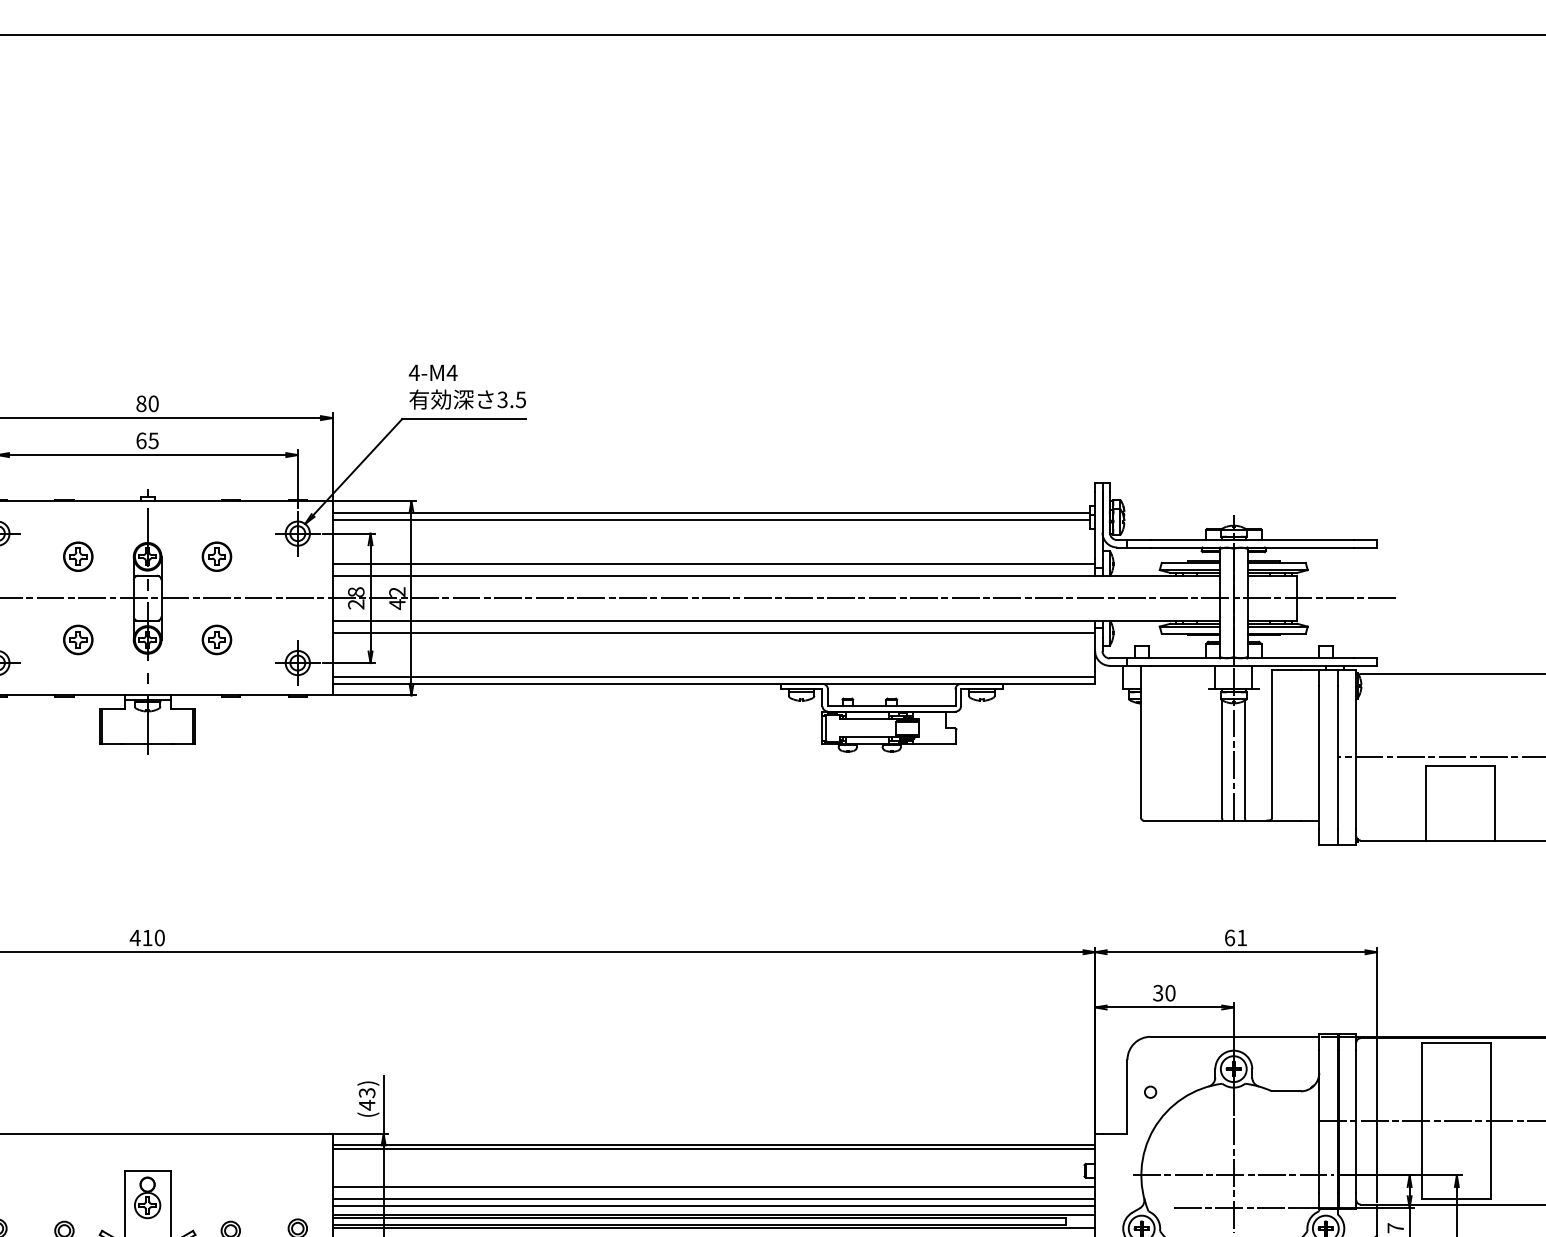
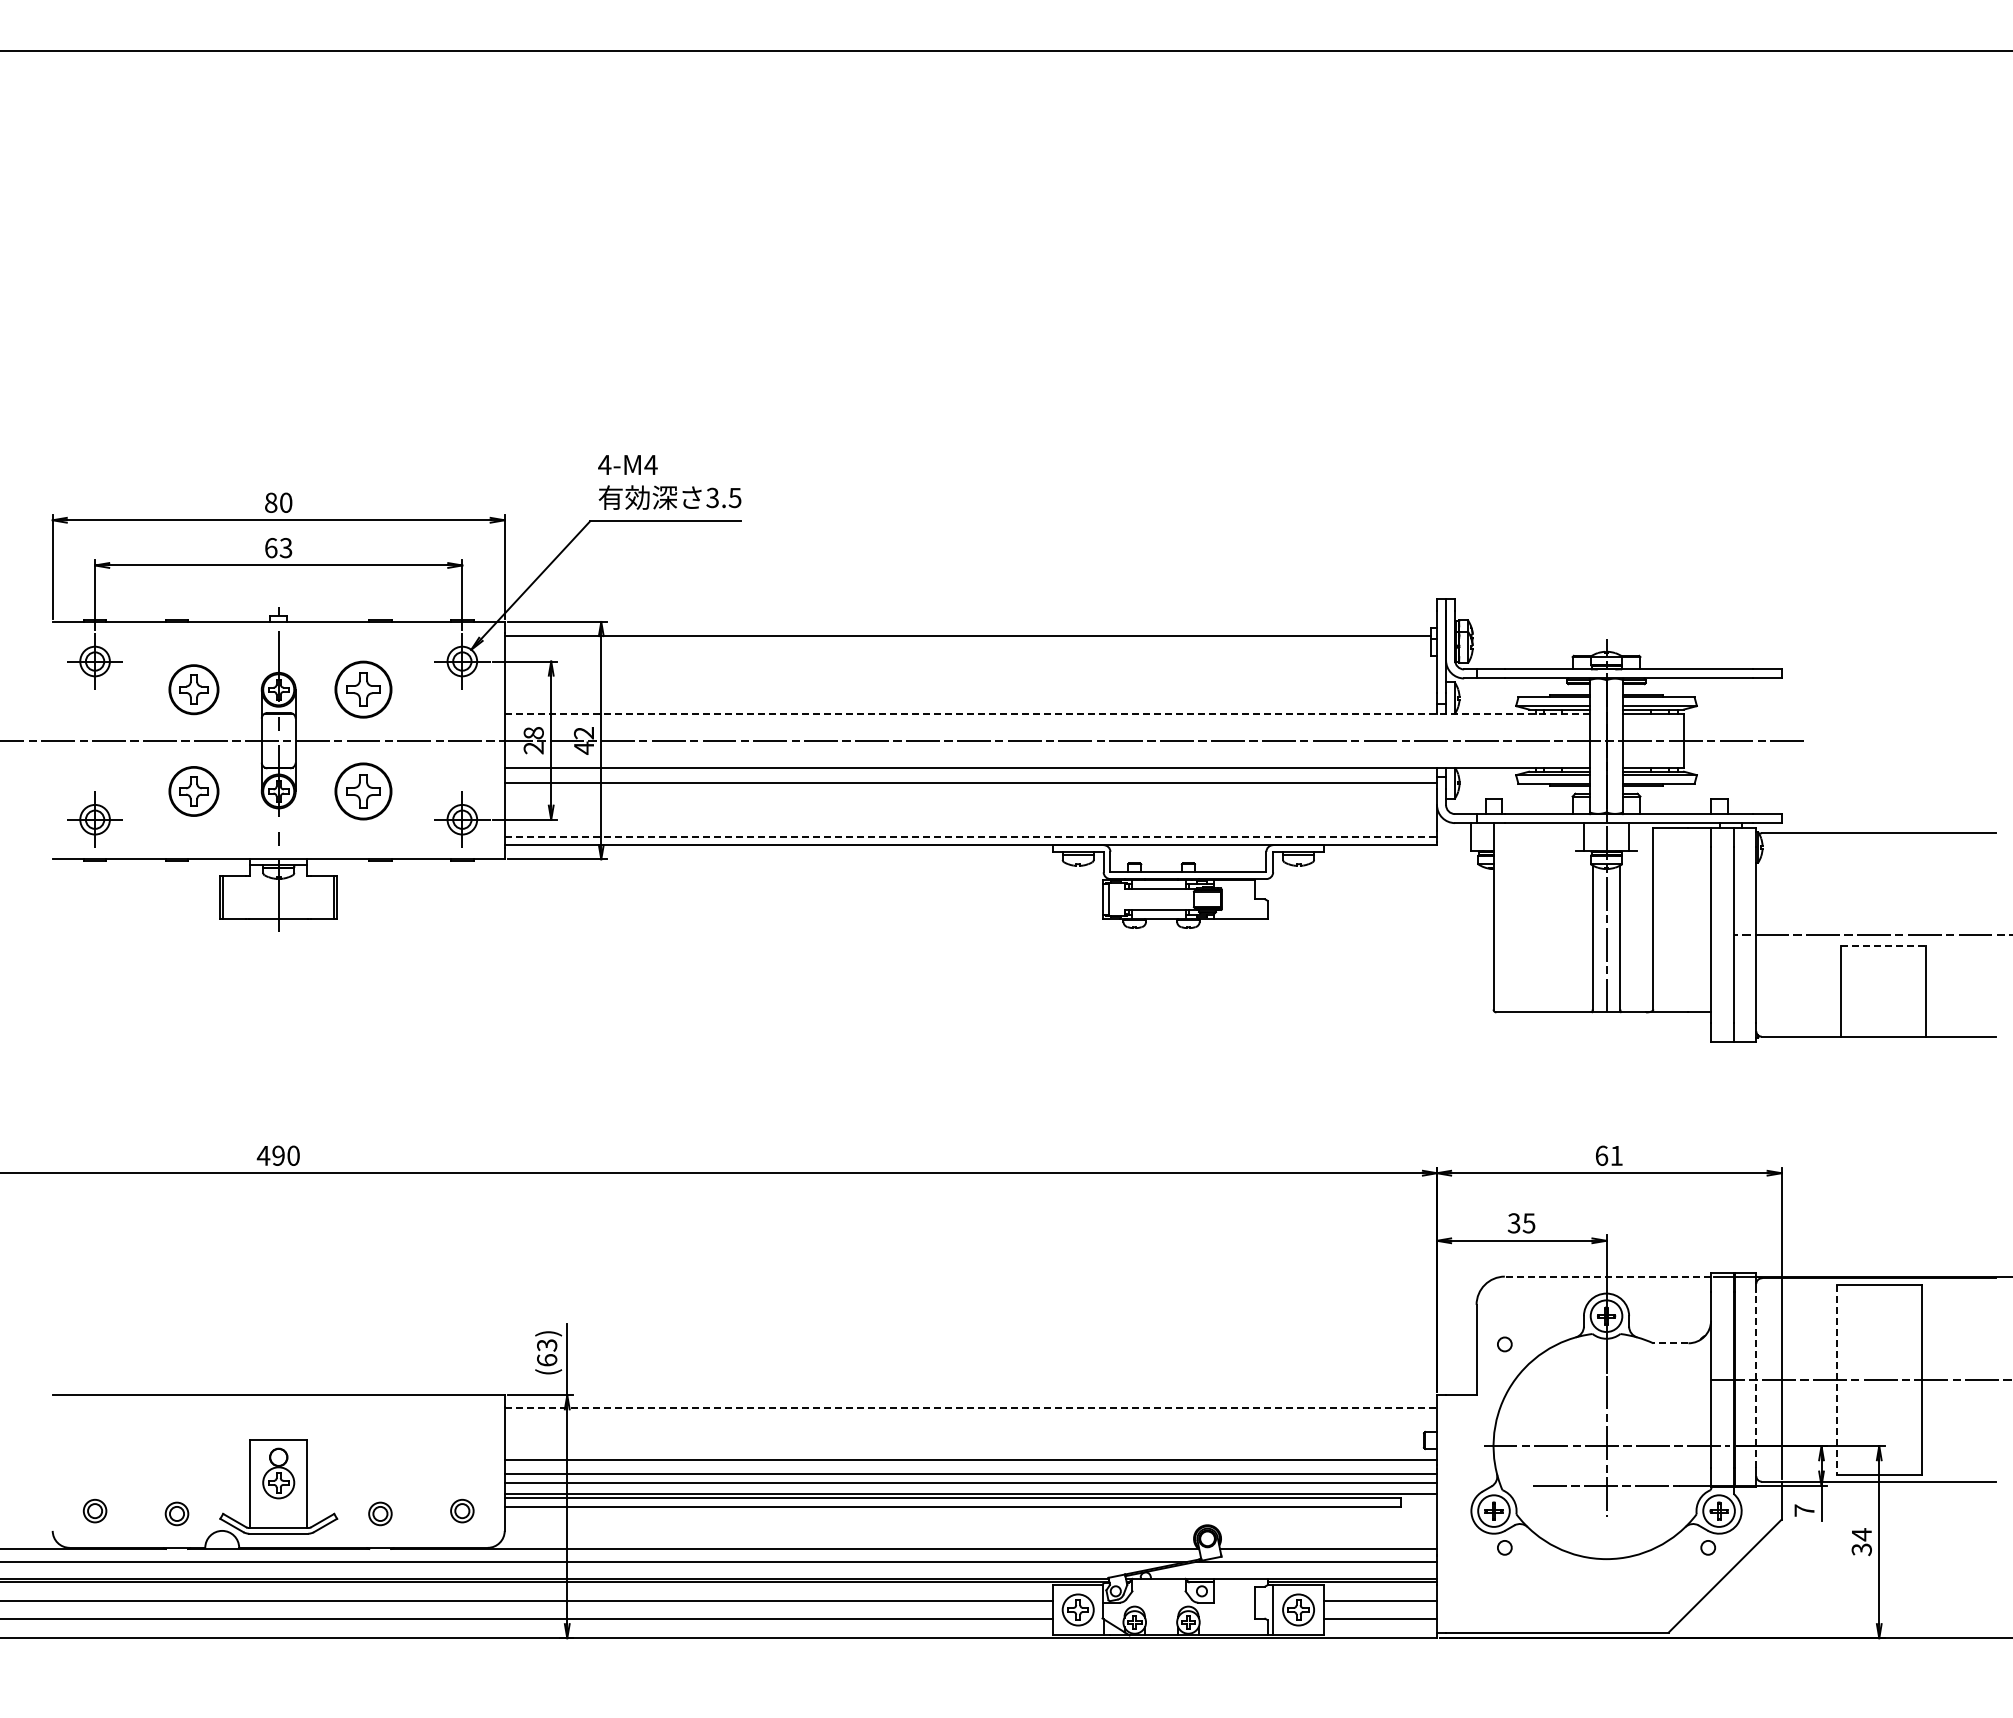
text: (153, 440) -> (286, 547), 65 -> 63
line: (711, 519) -> (967, 644), removed
part: (77, 556) -> (193, 689), size x1.4
part: (216, 556) -> (363, 689), size x1.6
line: (713, 563) -> (970, 698), removed
line: (775, 576) -> (1046, 713), solid -> dashed
part: (77, 639) -> (193, 791), size x1.4
part: (216, 639) -> (363, 791), size x1.6
line: (714, 676) -> (971, 836), solid -> dashed
line: (1460, 765) -> (1883, 945), solid -> dashed
text: (147, 937) -> (278, 1155), 410 -> 490
text: (1169, 993) -> (1528, 1223), 30 -> 35
line: (1234, 1036) -> (1607, 1276), solid -> dashed
line: (1286, 1091) -> (1670, 1343), solid -> dashed
text: (367, 1105) -> (547, 1360), (43) -> (63)
line: (1356, 1121) -> (1756, 1380), solid -> dashed
line: (1421, 1121) -> (1836, 1380), solid -> dashed
line: (714, 1144) -> (971, 1408), solid -> dashed
line: (713, 1149) -> (970, 1414), removed
line: (713, 1228) -> (970, 1510), removed

